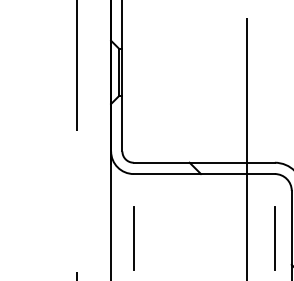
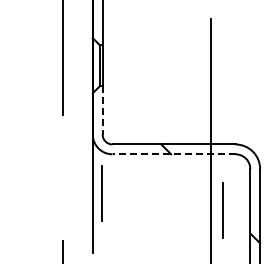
line: (122, 124) -> (102, 111), solid -> dashed
line: (204, 174) -> (174, 154), solid -> dashed
line: (133, 238) -> (101, 193), moved
line: (274, 238) -> (222, 210), moved

